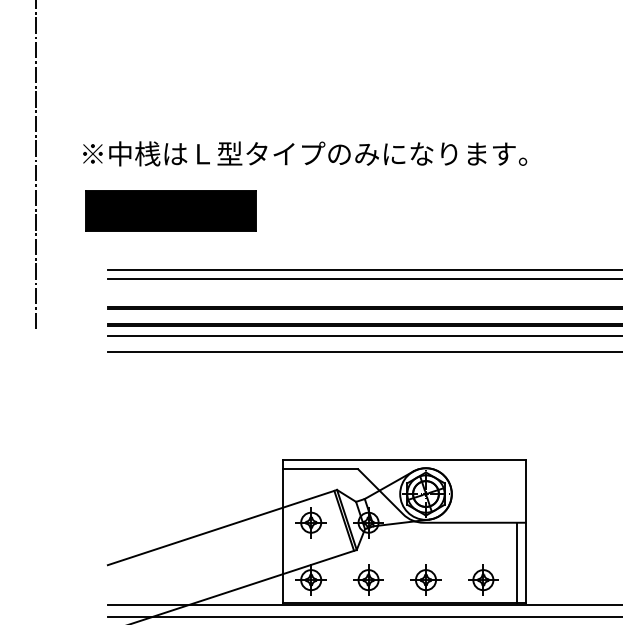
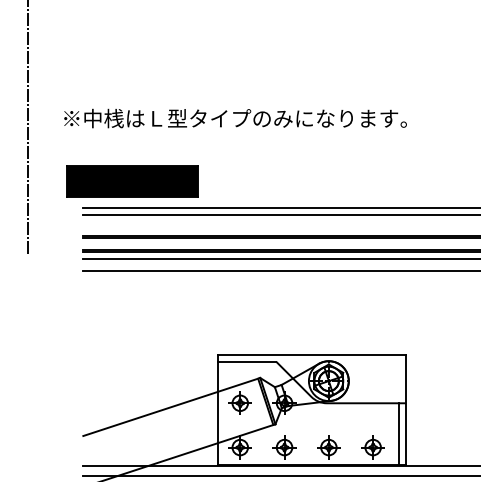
part: (170, 210) -> (131, 180), moved

